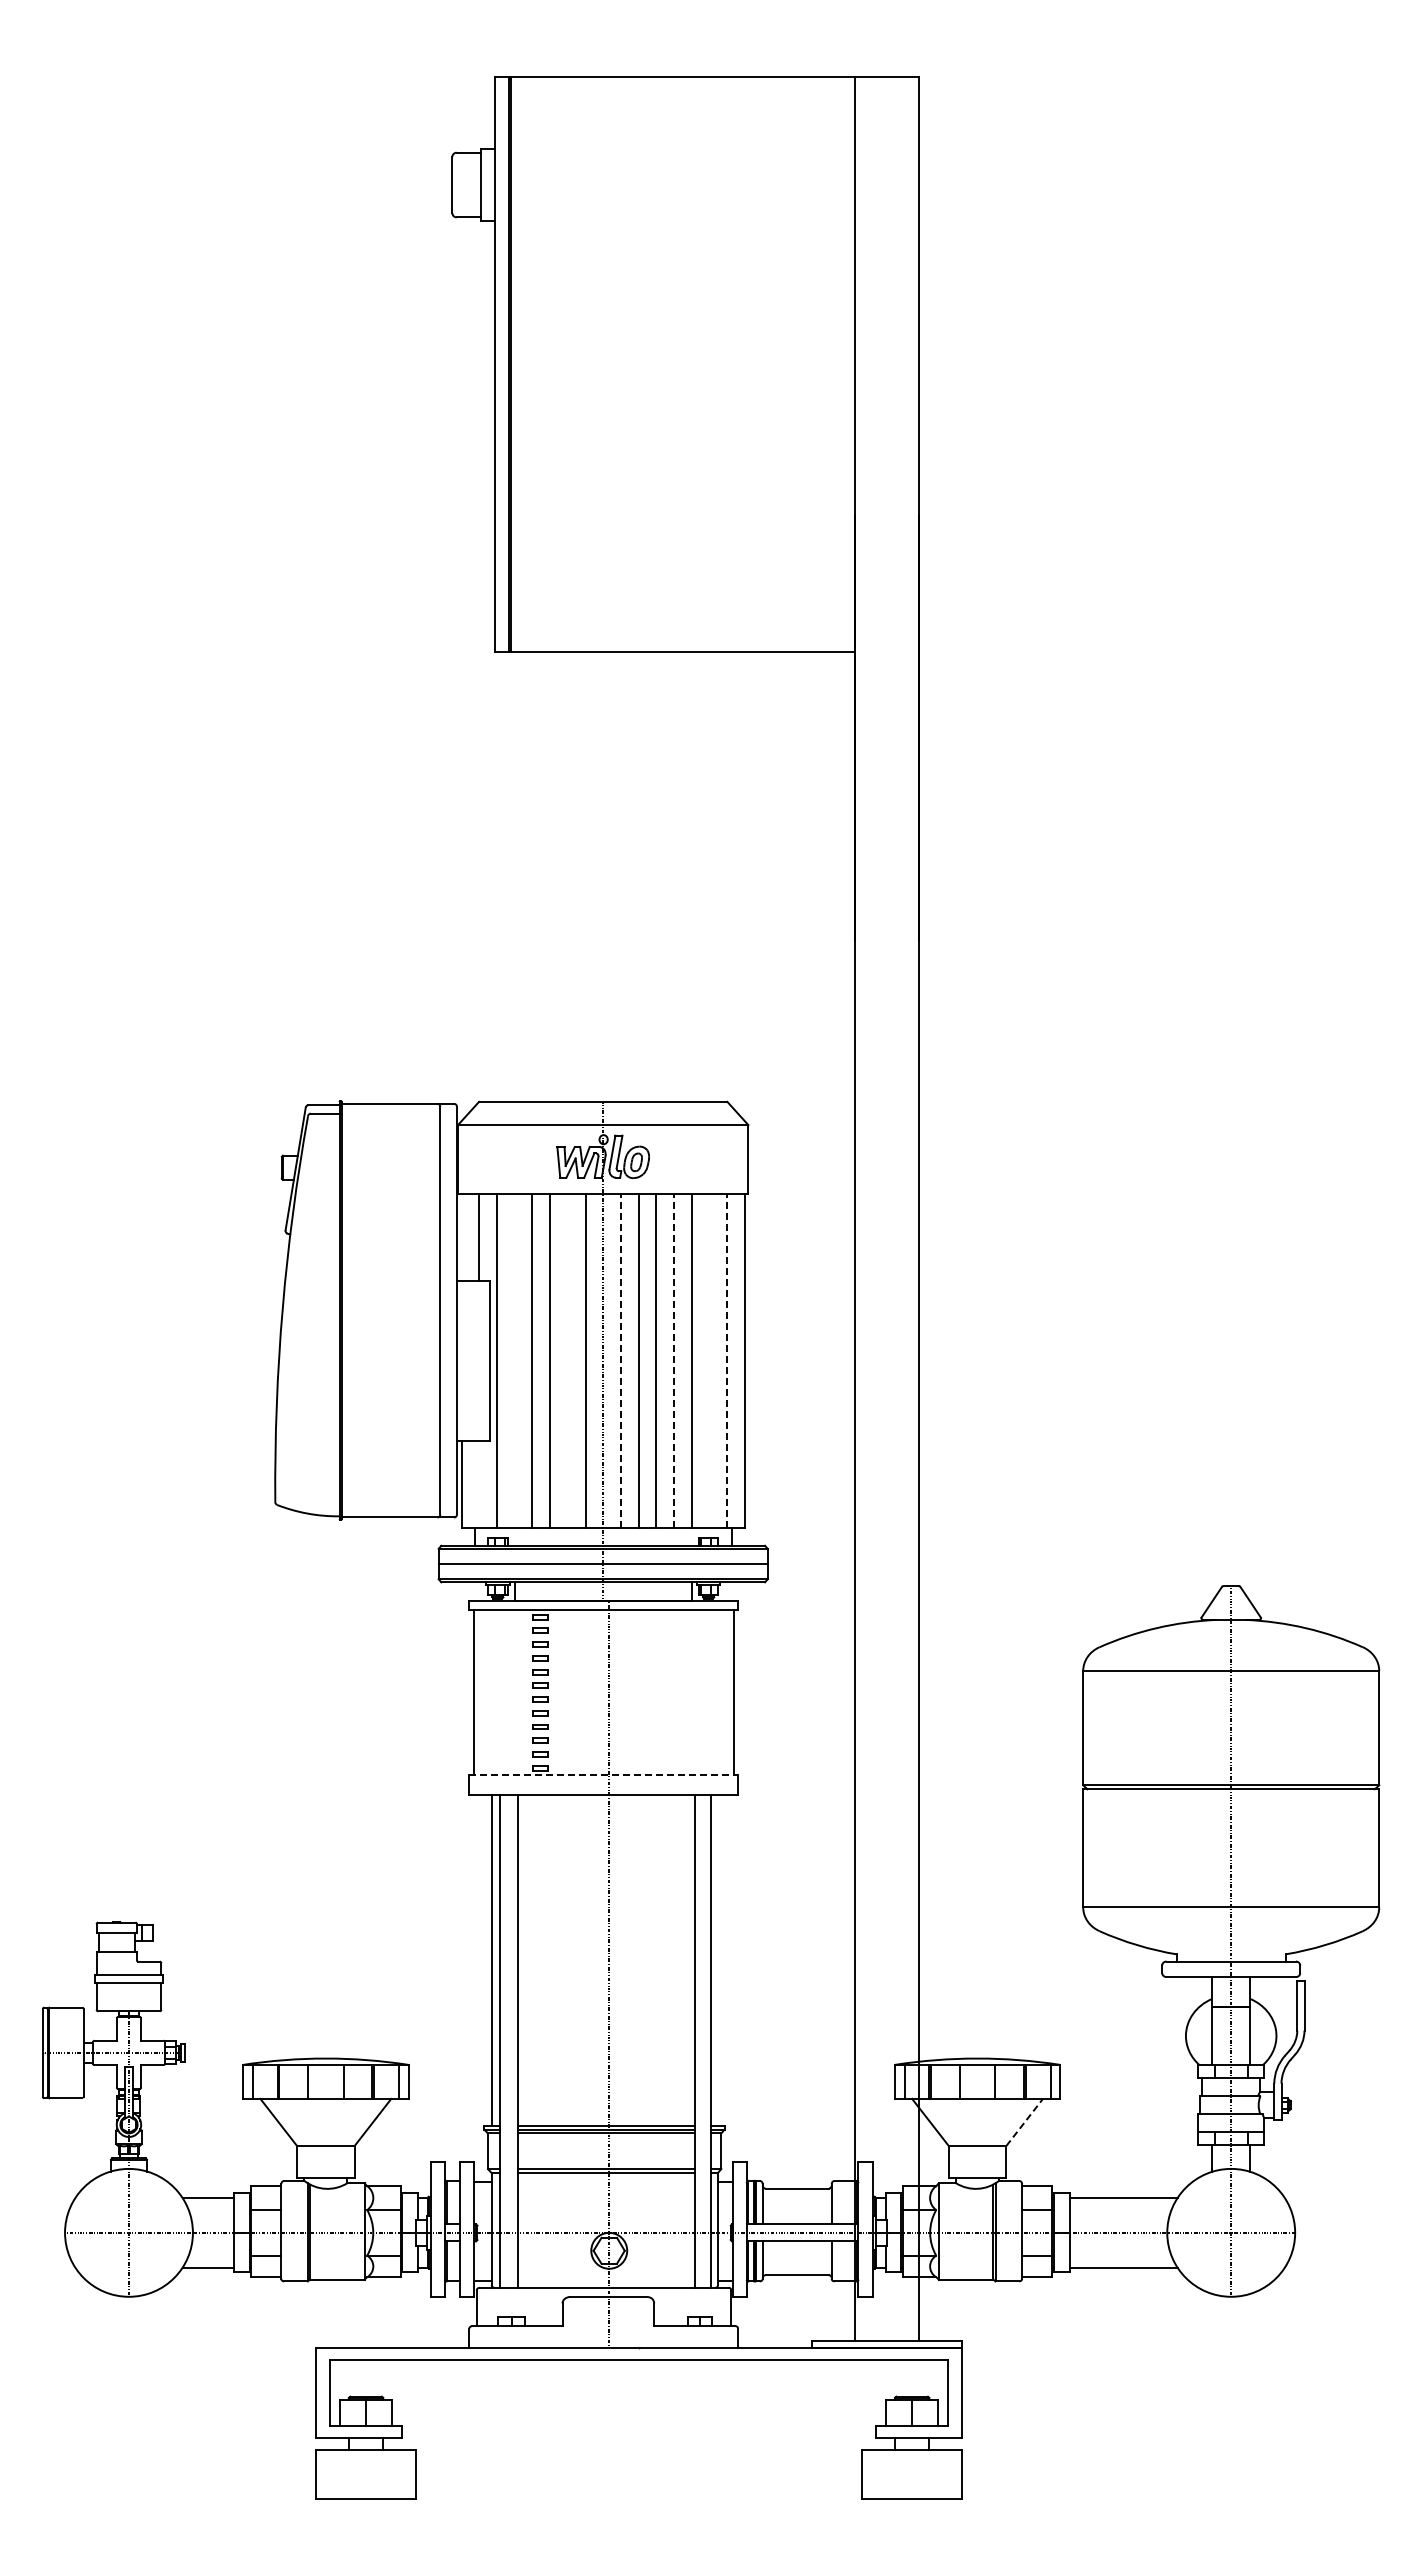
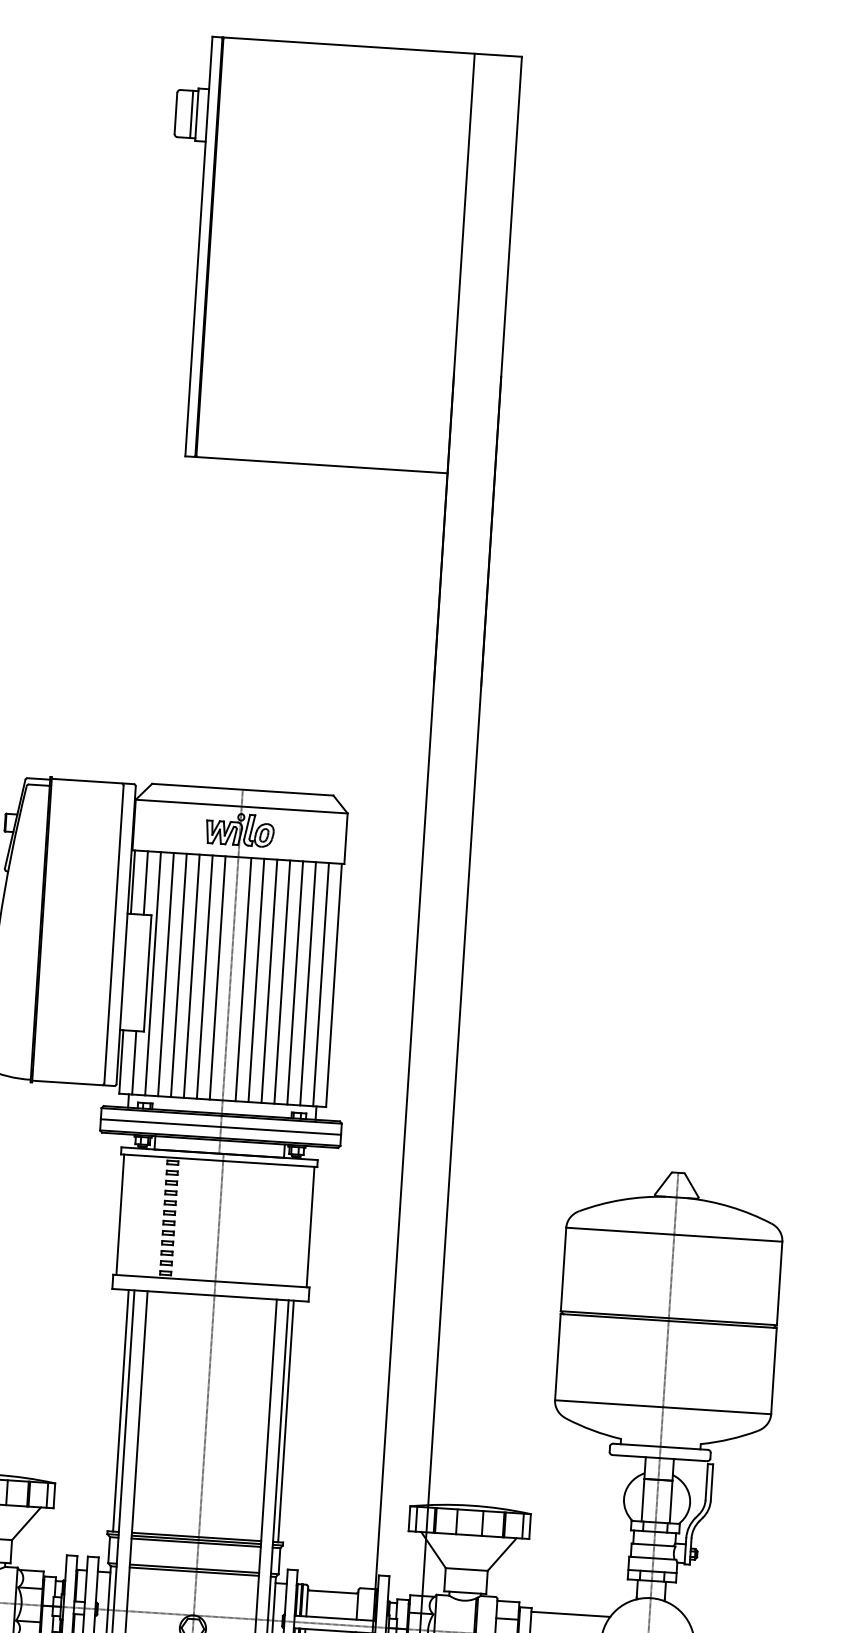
line: (473, 184) -> (191, 114), added
line: (461, 1237) -> (132, 882), added
line: (514, 1360) -> (165, 974), added
line: (567, 1360) -> (204, 976), added
line: (620, 1360) -> (243, 979), dashed -> solid
line: (674, 1360) -> (282, 981), dashed -> solid
line: (709, 1360) -> (308, 983), added
line: (727, 1360) -> (321, 984), dashed -> solid
line: (479, 1483) -> (134, 1062), added
line: (604, 1775) -> (211, 1281), dashed -> solid
line: (717, 1959) -> (285, 1421), added
line: (1024, 2122) -> (502, 1554), dashed -> solid

